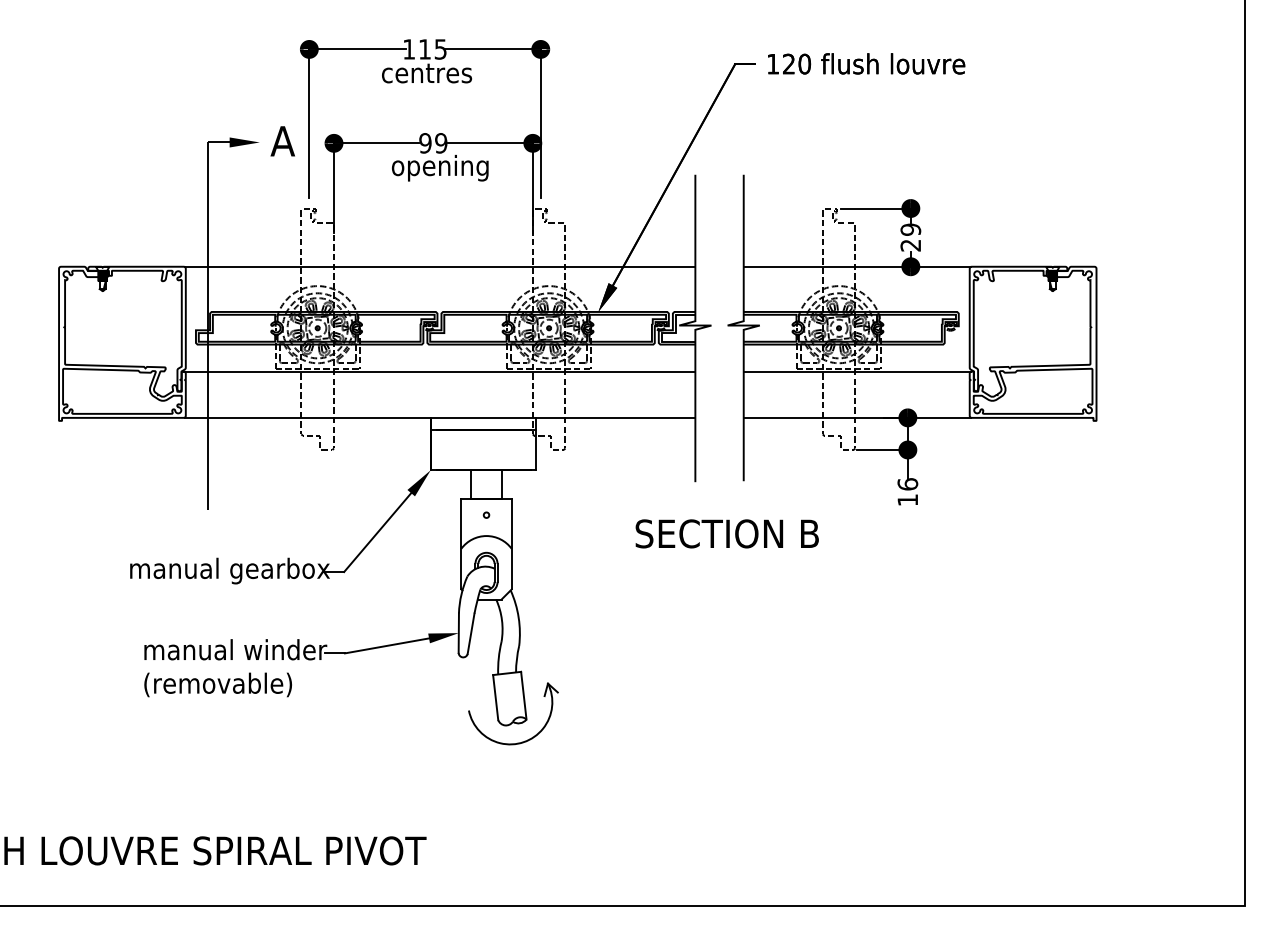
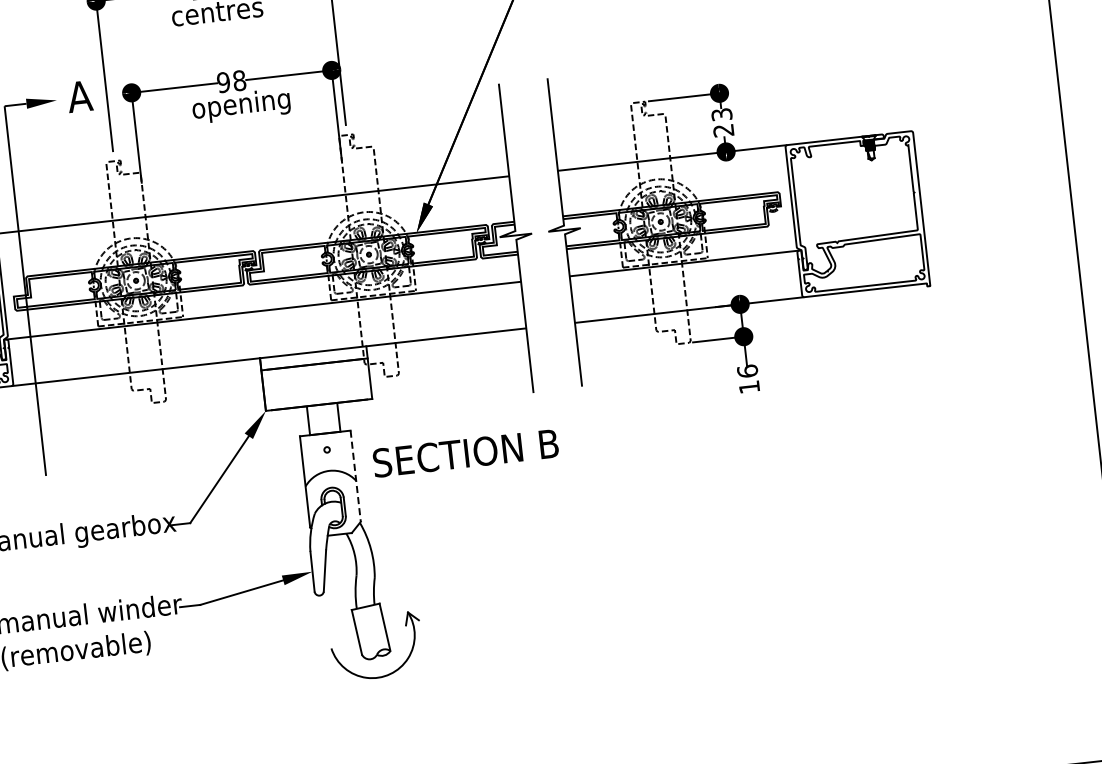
text: (441, 143) -> (239, 80), 99 -> 98
text: (910, 229) -> (721, 114), 29 -> 23
text: (726, 533) -> (465, 453), moved
line: (511, 544) -> (355, 476), solid -> dashed

